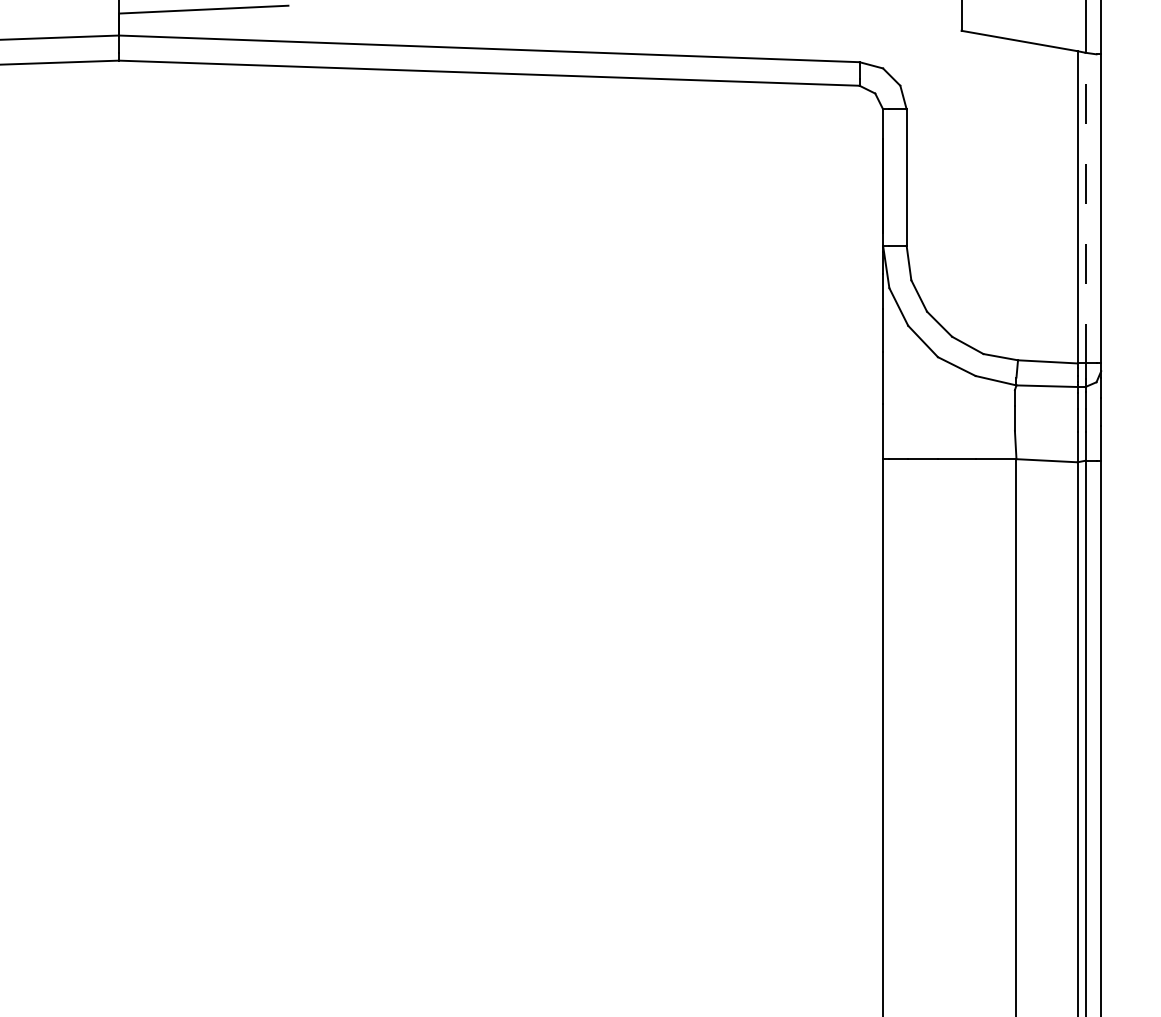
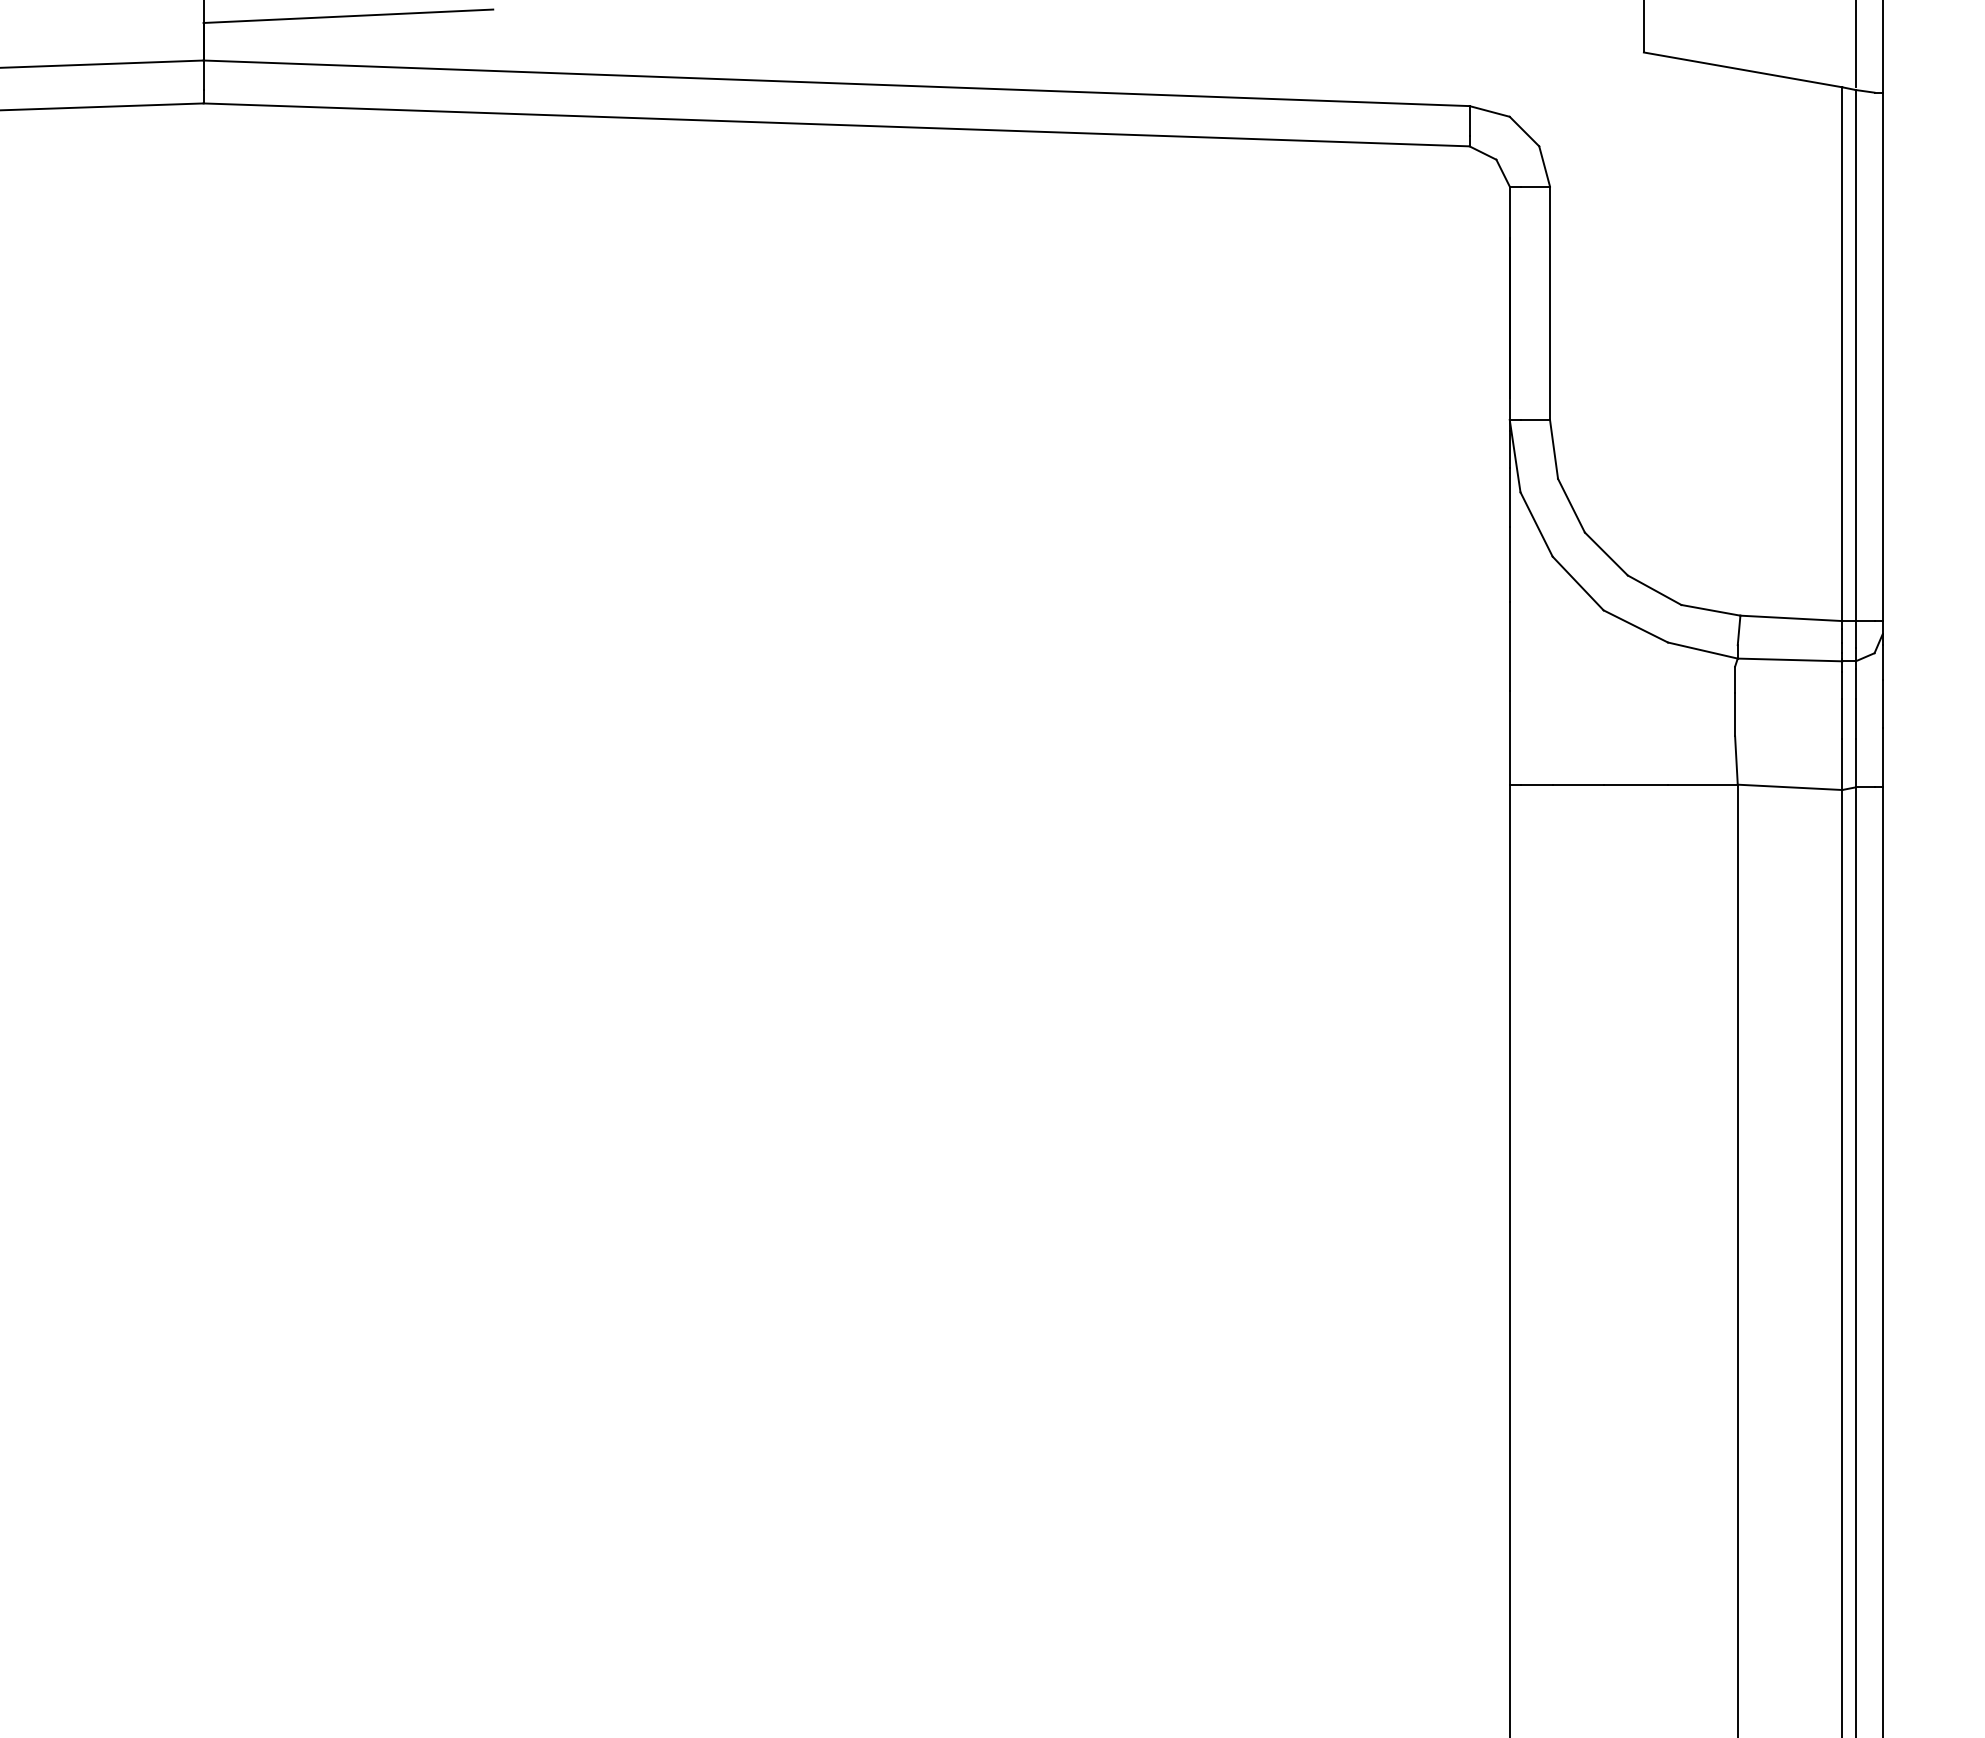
line: (1085, 207) -> (1855, 354), dashed -> solid

